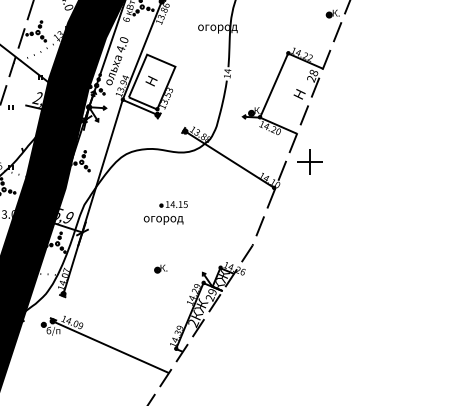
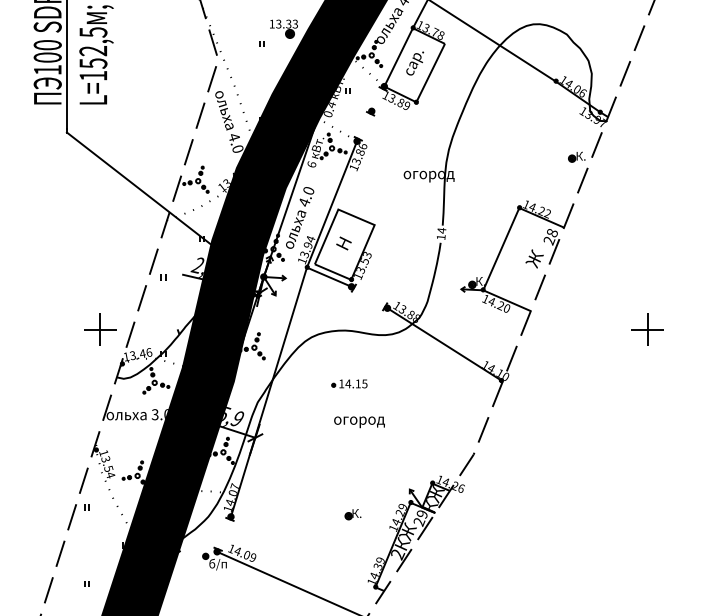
text: (299, 92) -> (534, 258), Н -> Ж
part: (310, 162) -> (647, 329), moved
part: (173, 204) -> (349, 383), moved
part: (160, 268) -> (352, 514), moved

